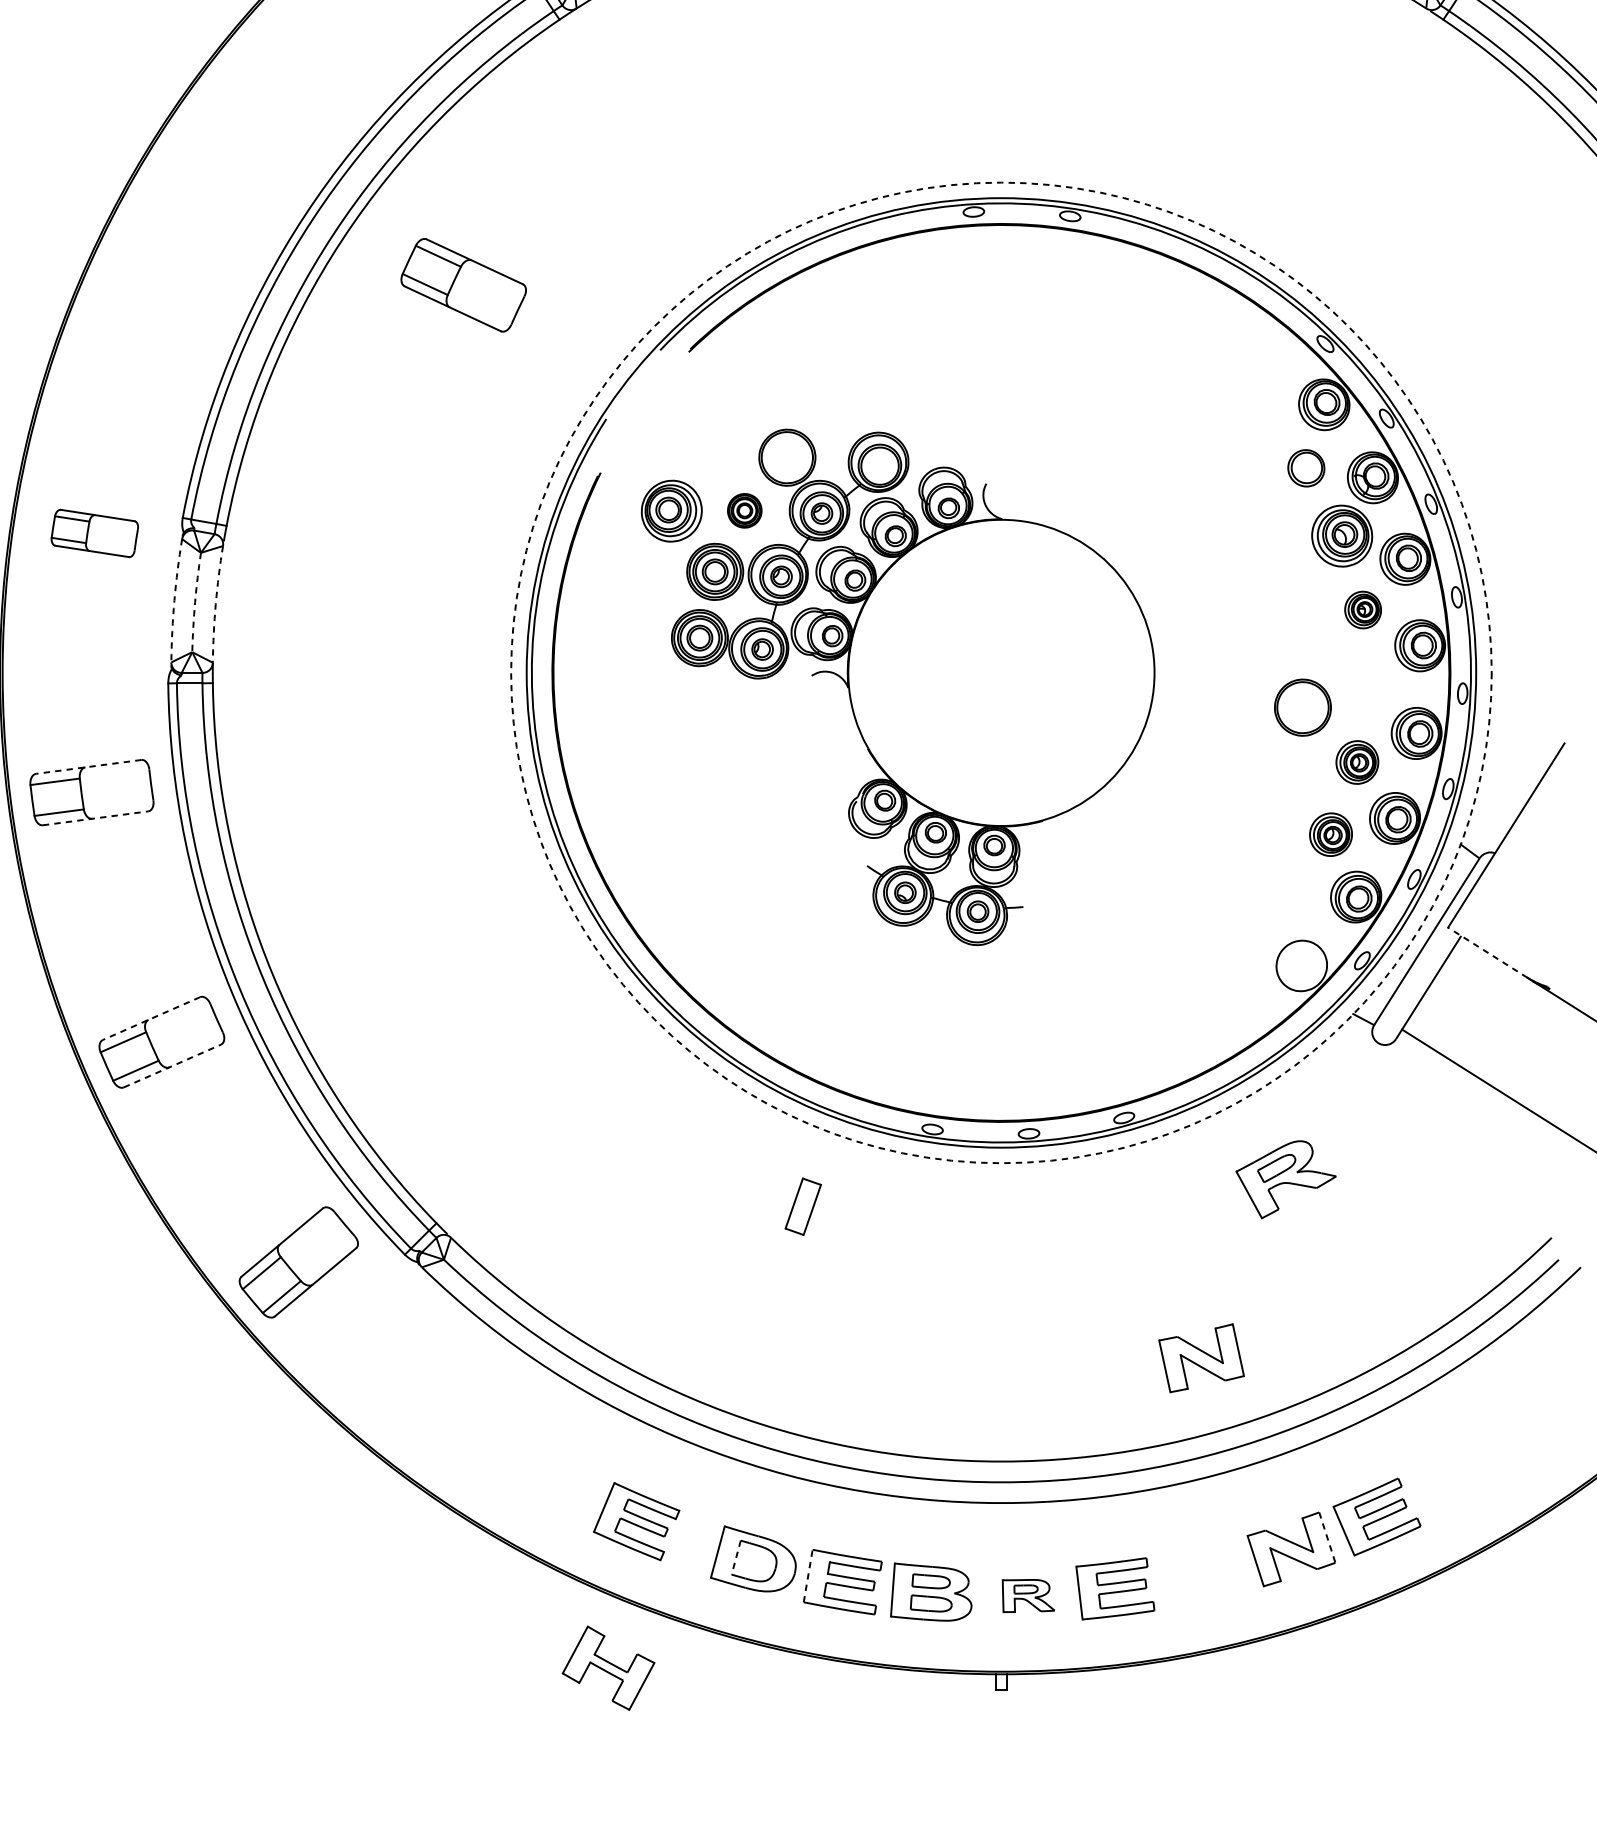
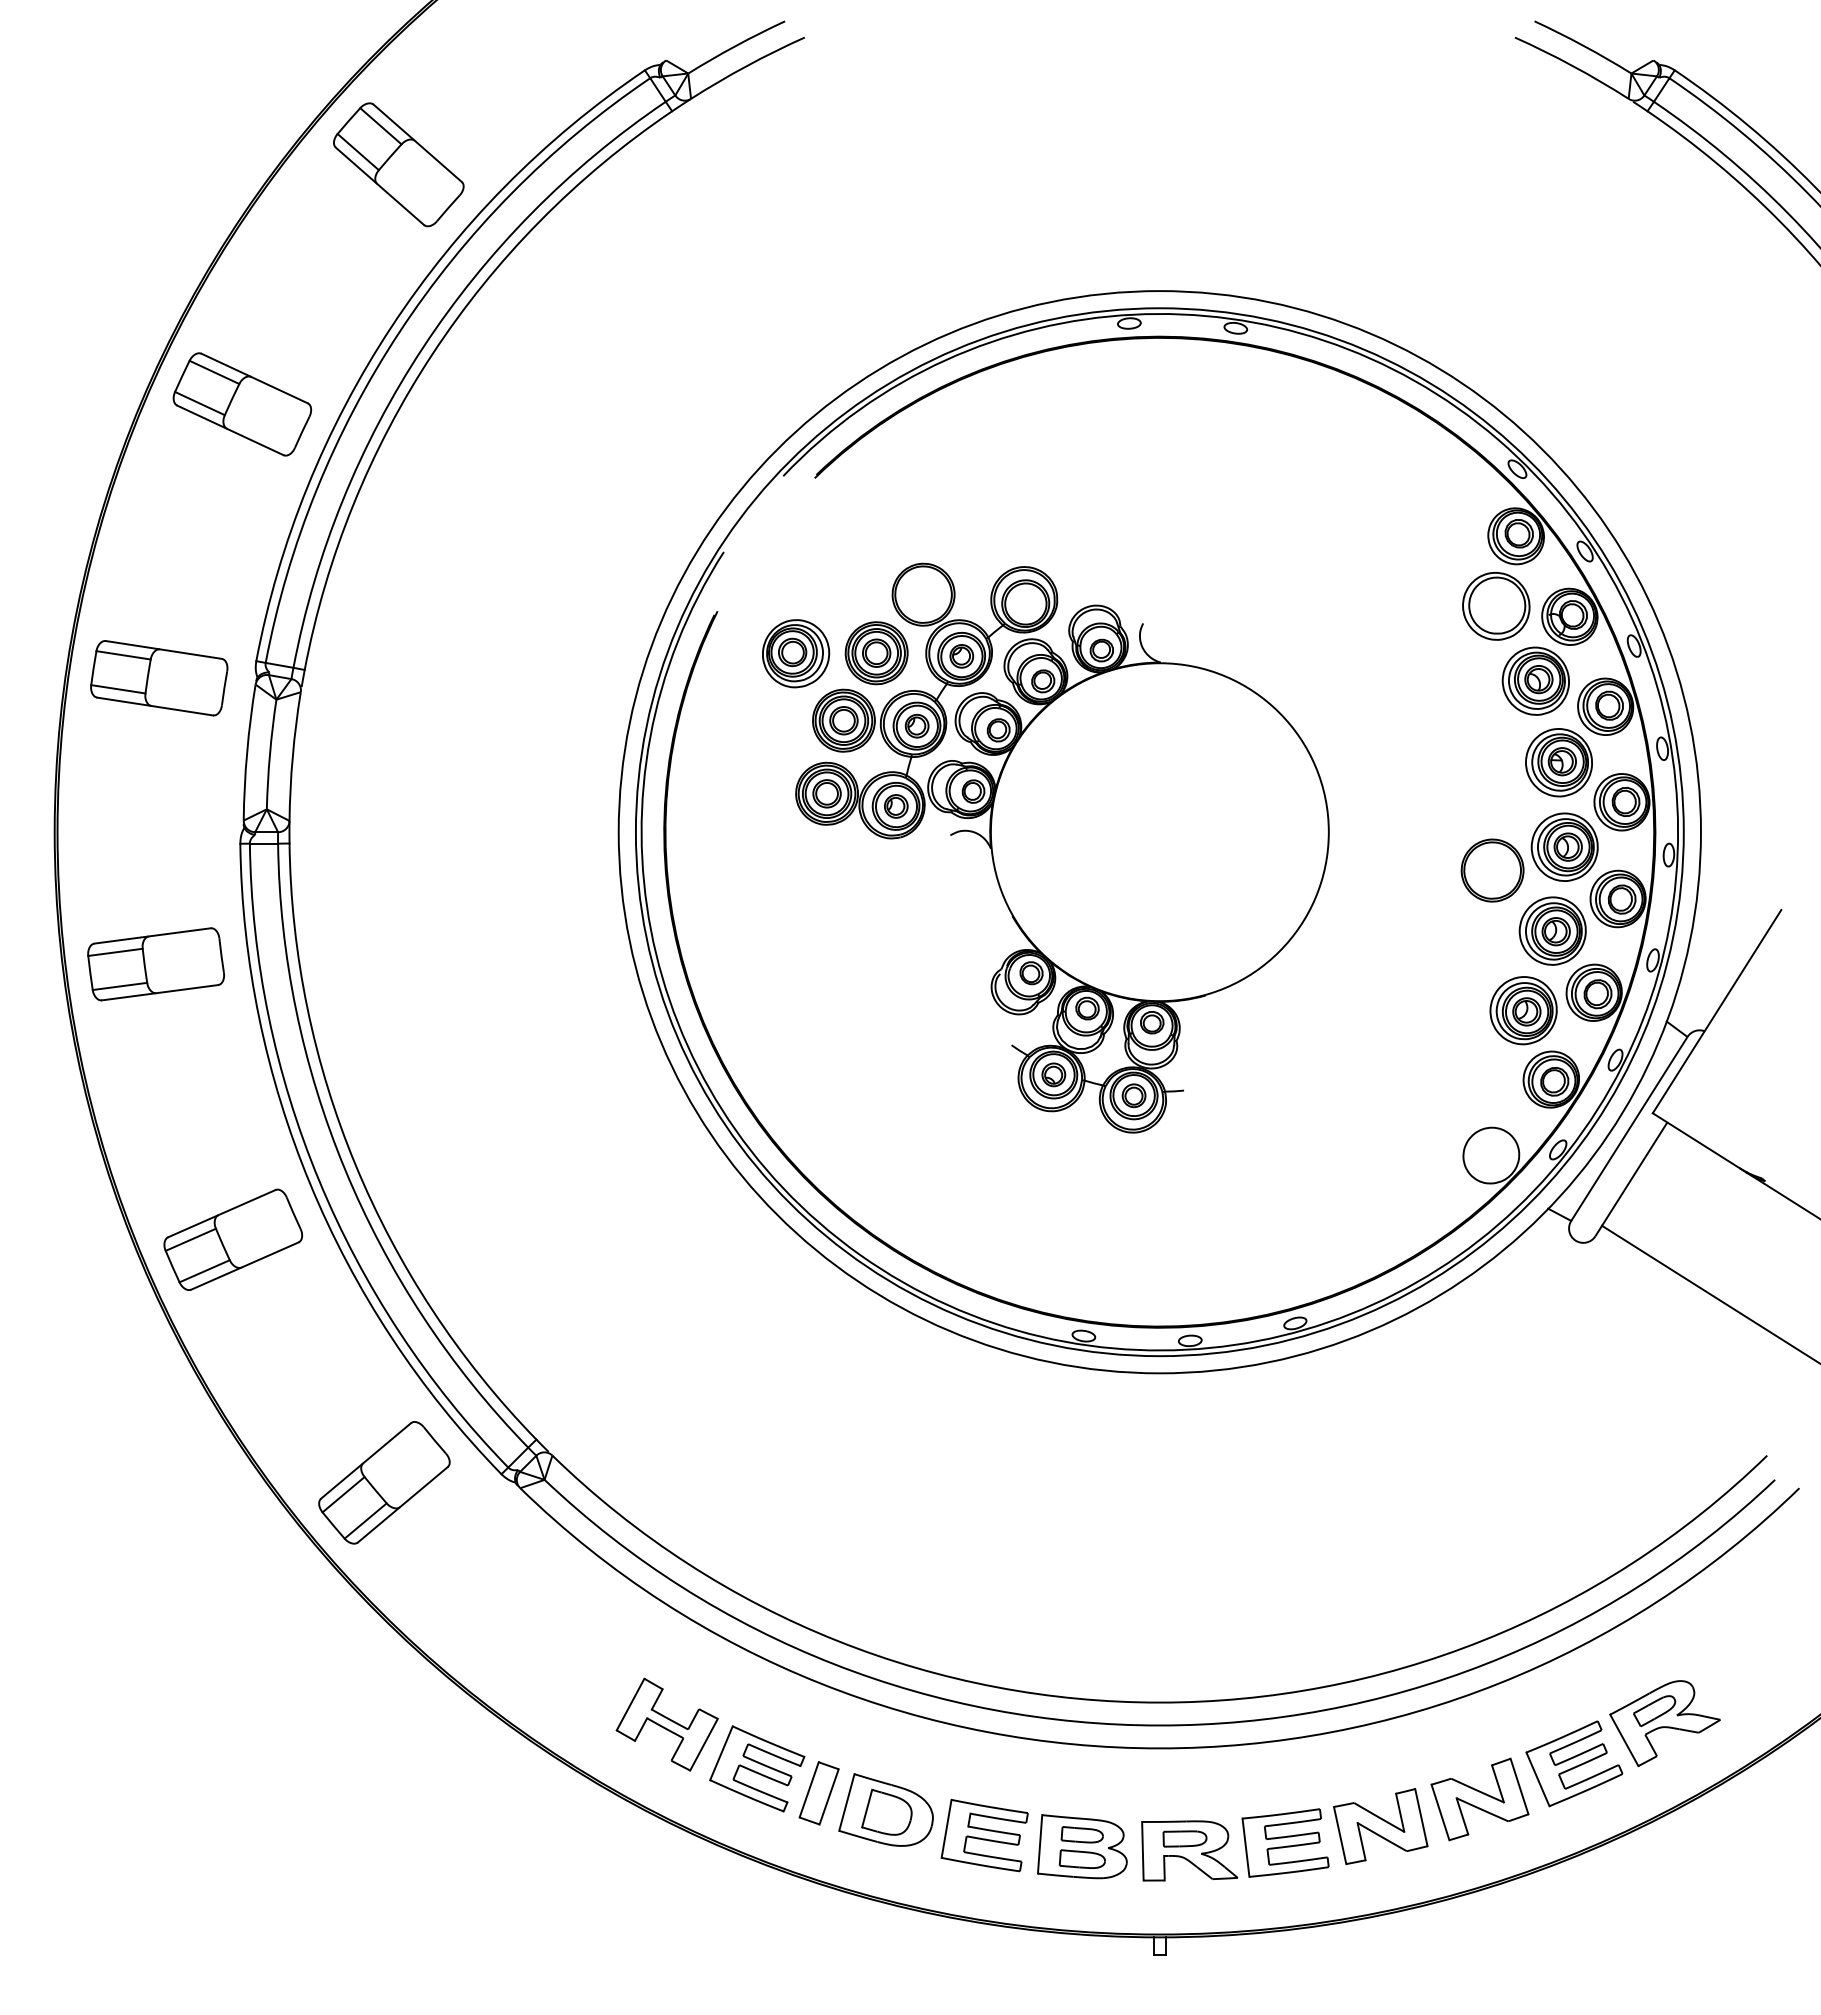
part: (311, 67) -> (398, 164), added
part: (463, 285) -> (242, 404), moved
part: (1306, 468) -> (1496, 606), size x1.67
part: (744, 510) -> (876, 653), size x1.67
part: (95, 533) -> (159, 678), size x1.43
arc: (174, 600) -> (247, 752), dashed -> solid
arc: (194, 602) -> (269, 754), dashed -> solid
arc: (215, 604) -> (292, 756), dashed -> solid
part: (1362, 609) -> (1558, 762), size x1.67
circle: (1001, 673) -> (1159, 832), dashed -> solid
part: (1368, 685) -> (1564, 846), added
part: (1357, 761) -> (1552, 930), size x1.43
line: (88, 766) -> (152, 935), dashed -> solid
line: (95, 818) -> (160, 992), dashed -> solid
part: (1330, 834) -> (1523, 1010), size x1.43
line: (1487, 952) -> (1696, 1140), dashed -> solid
line: (151, 1018) -> (221, 1213), dashed -> solid
line: (172, 1066) -> (244, 1266), dashed -> solid
part: (1285, 1179) -> (1664, 1723), moved
part: (802, 1206) -> (818, 1793), moved
part: (1201, 1358) -> (1380, 1826), moved
line: (1327, 1538) -> (1519, 1787), dashed -> solid
line: (736, 1558) -> (867, 1809), dashed -> solid
line: (808, 1575) -> (946, 1828), dashed -> solid
part: (1028, 1595) -> (1189, 1850), size x1.67
part: (607, 1668) -> (666, 1724), moved

